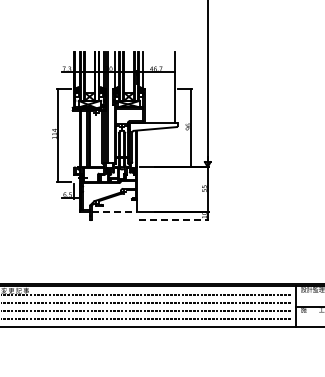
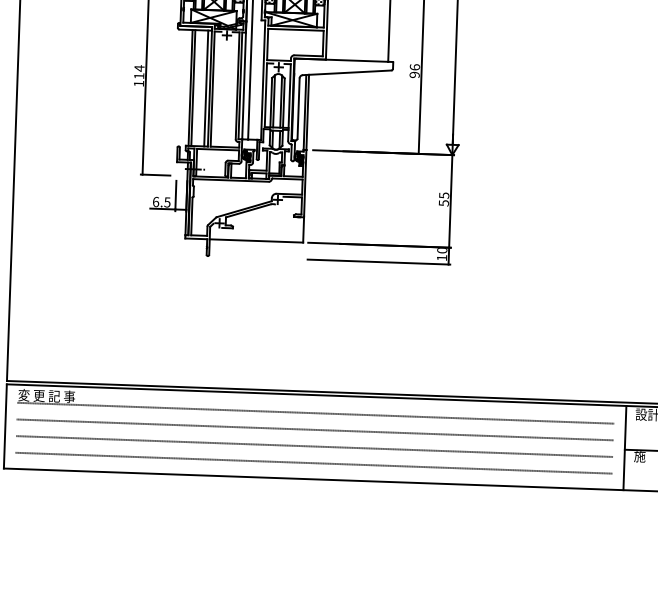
line: (114, 212) -> (256, 241), dashed -> solid
line: (173, 220) -> (377, 262), dashed -> solid

